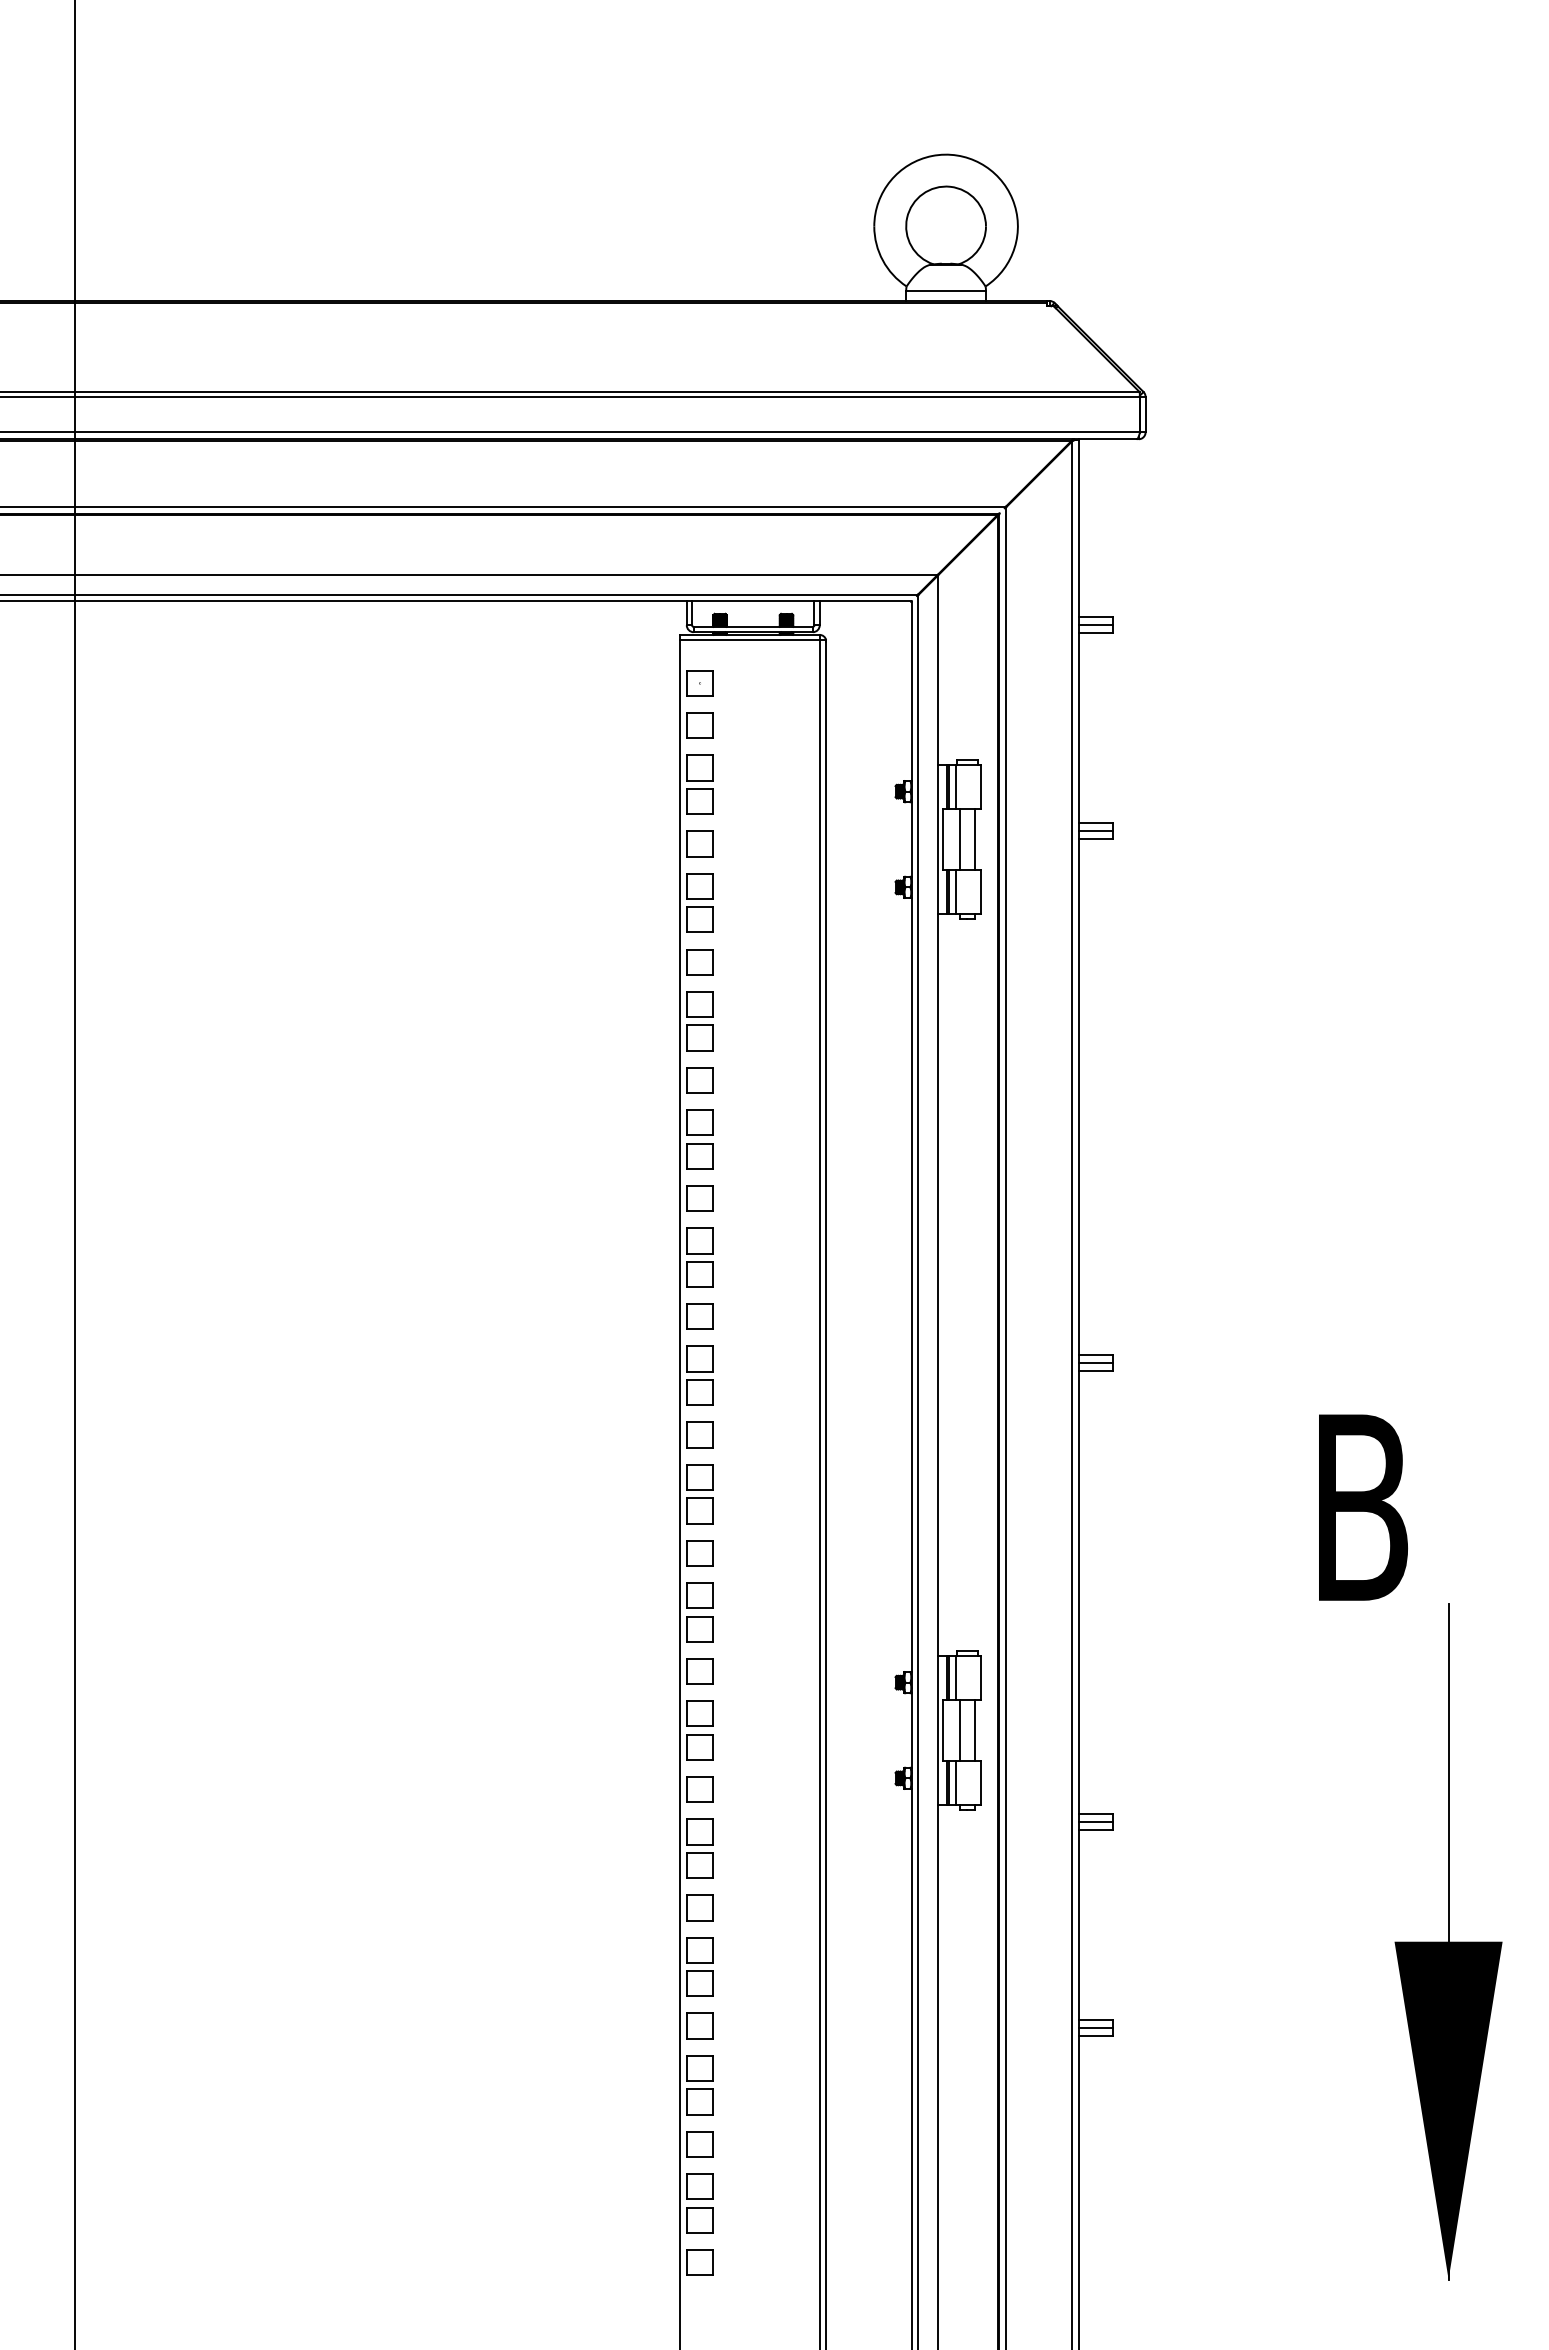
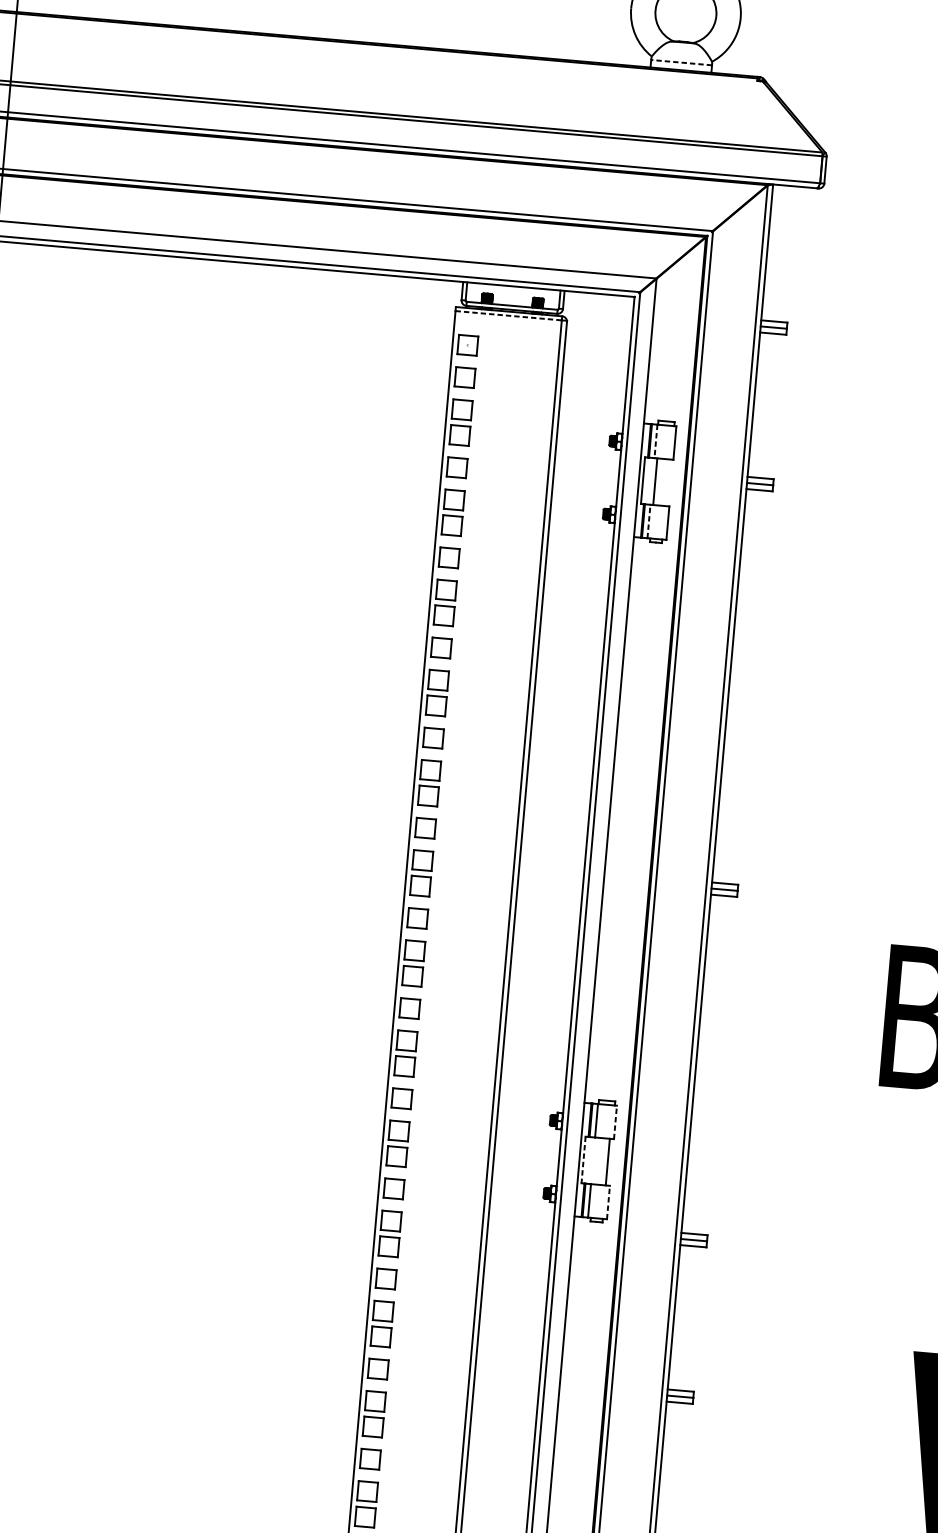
line: (946, 291) -> (681, 62), solid -> dashed
line: (749, 640) -> (508, 315), solid -> dashed
line: (955, 787) -> (655, 441), solid -> dashed
line: (975, 839) -> (667, 482), removed
line: (955, 892) -> (648, 521), solid -> dashed
line: (980, 1677) -> (615, 1122), solid -> dashed
line: (943, 1730) -> (583, 1159), solid -> dashed
line: (959, 1730) -> (595, 1161), removed
line: (980, 1783) -> (608, 1202), solid -> dashed

